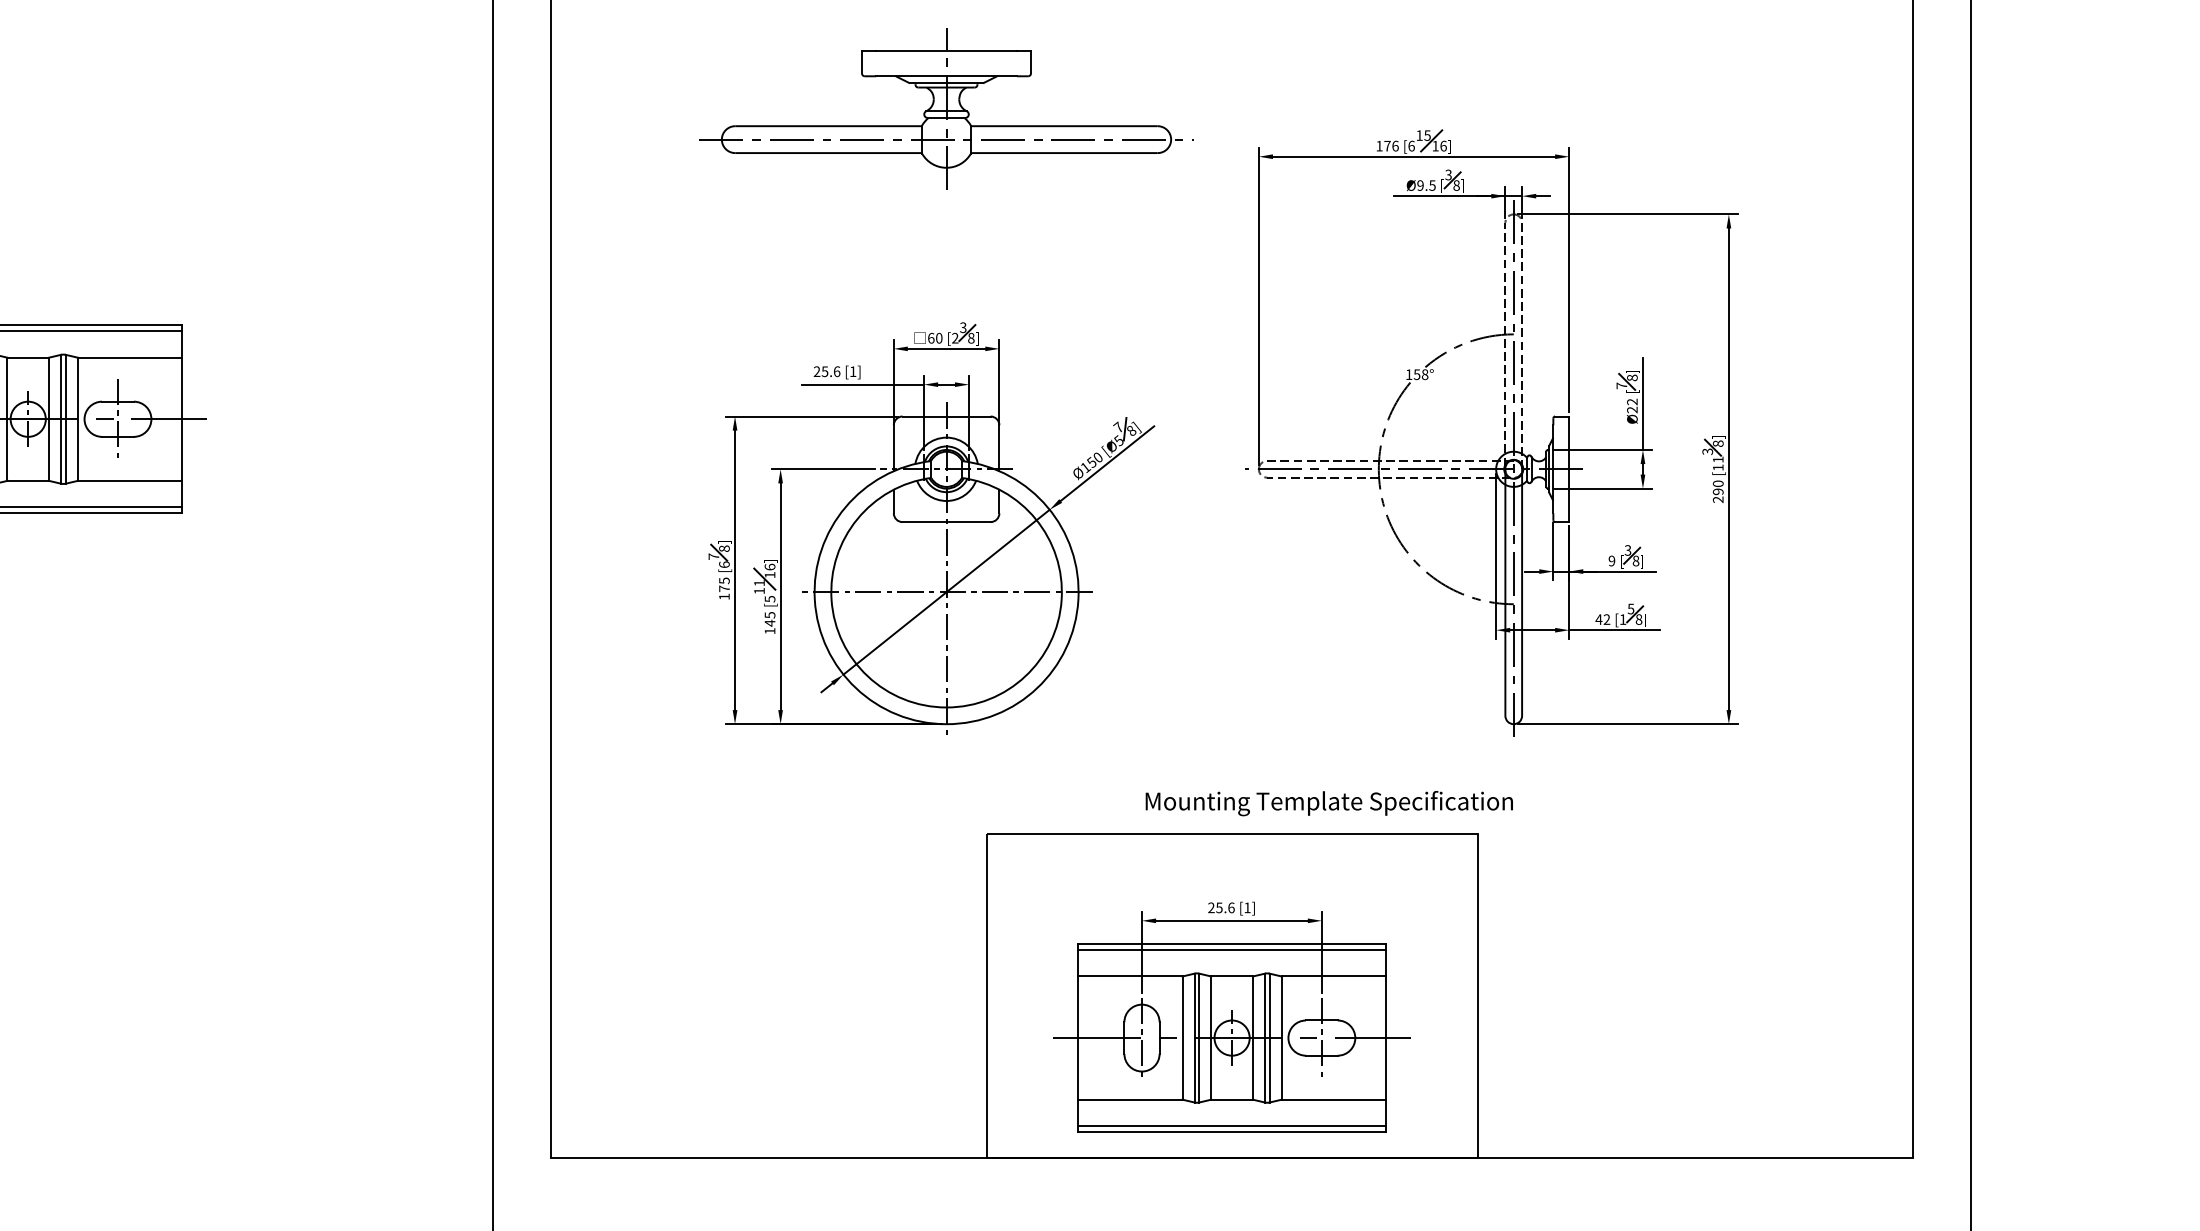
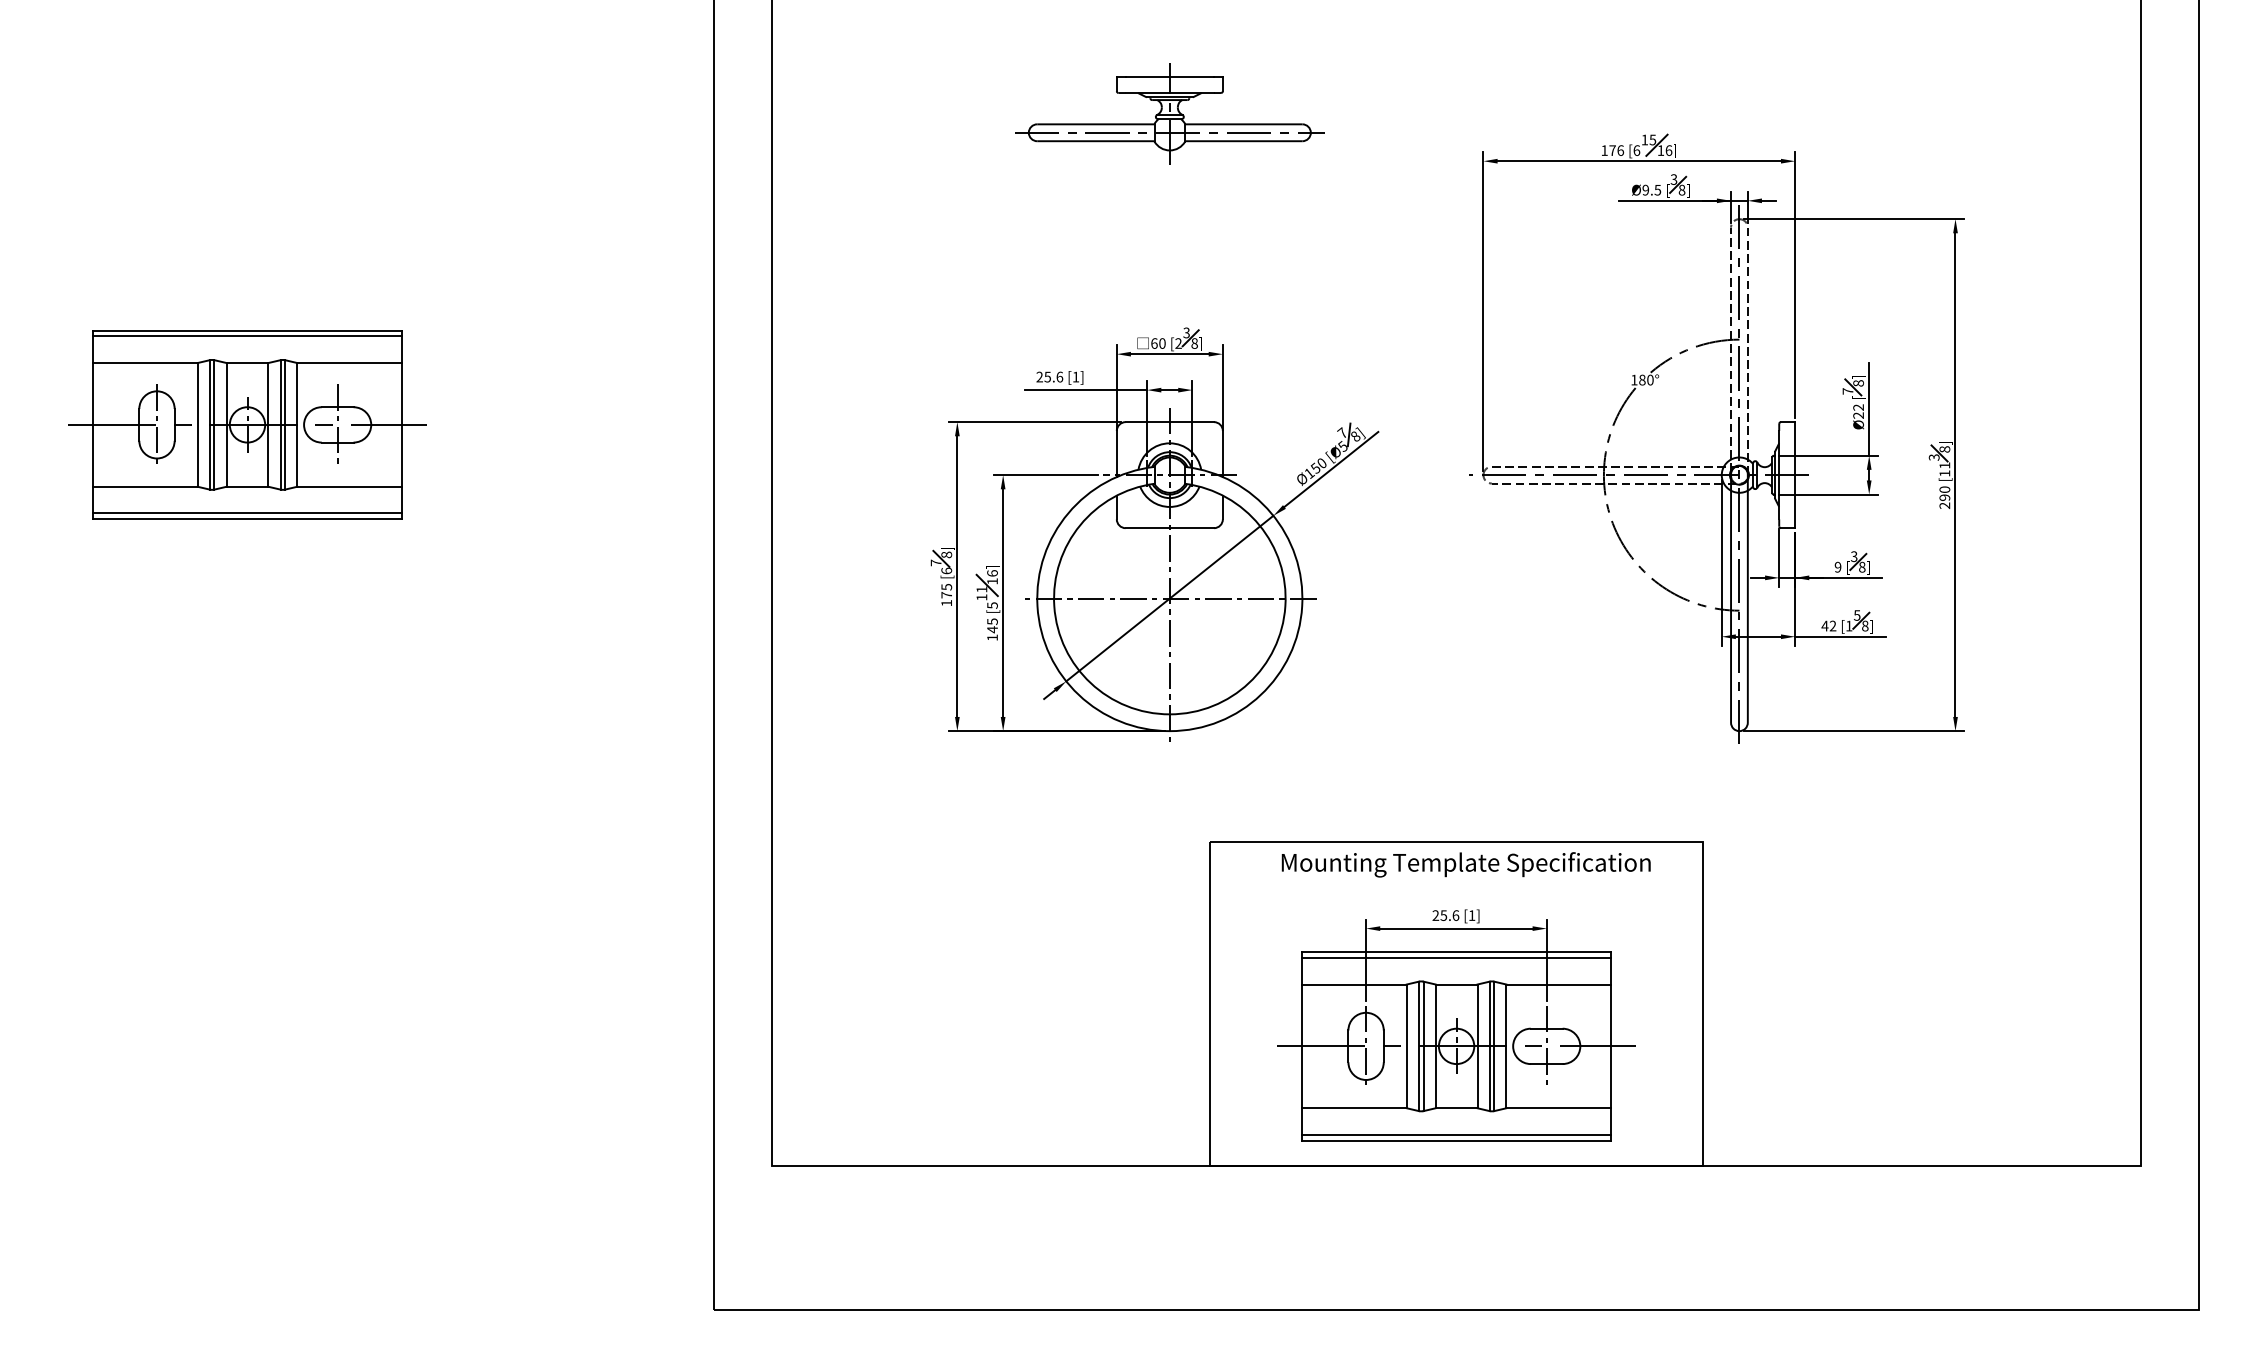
part: (946, 109) -> (1169, 113), size x0.62
text: (1421, 374) -> (1646, 379), 158° -> 180°
text: (1328, 803) -> (1465, 864), moved

